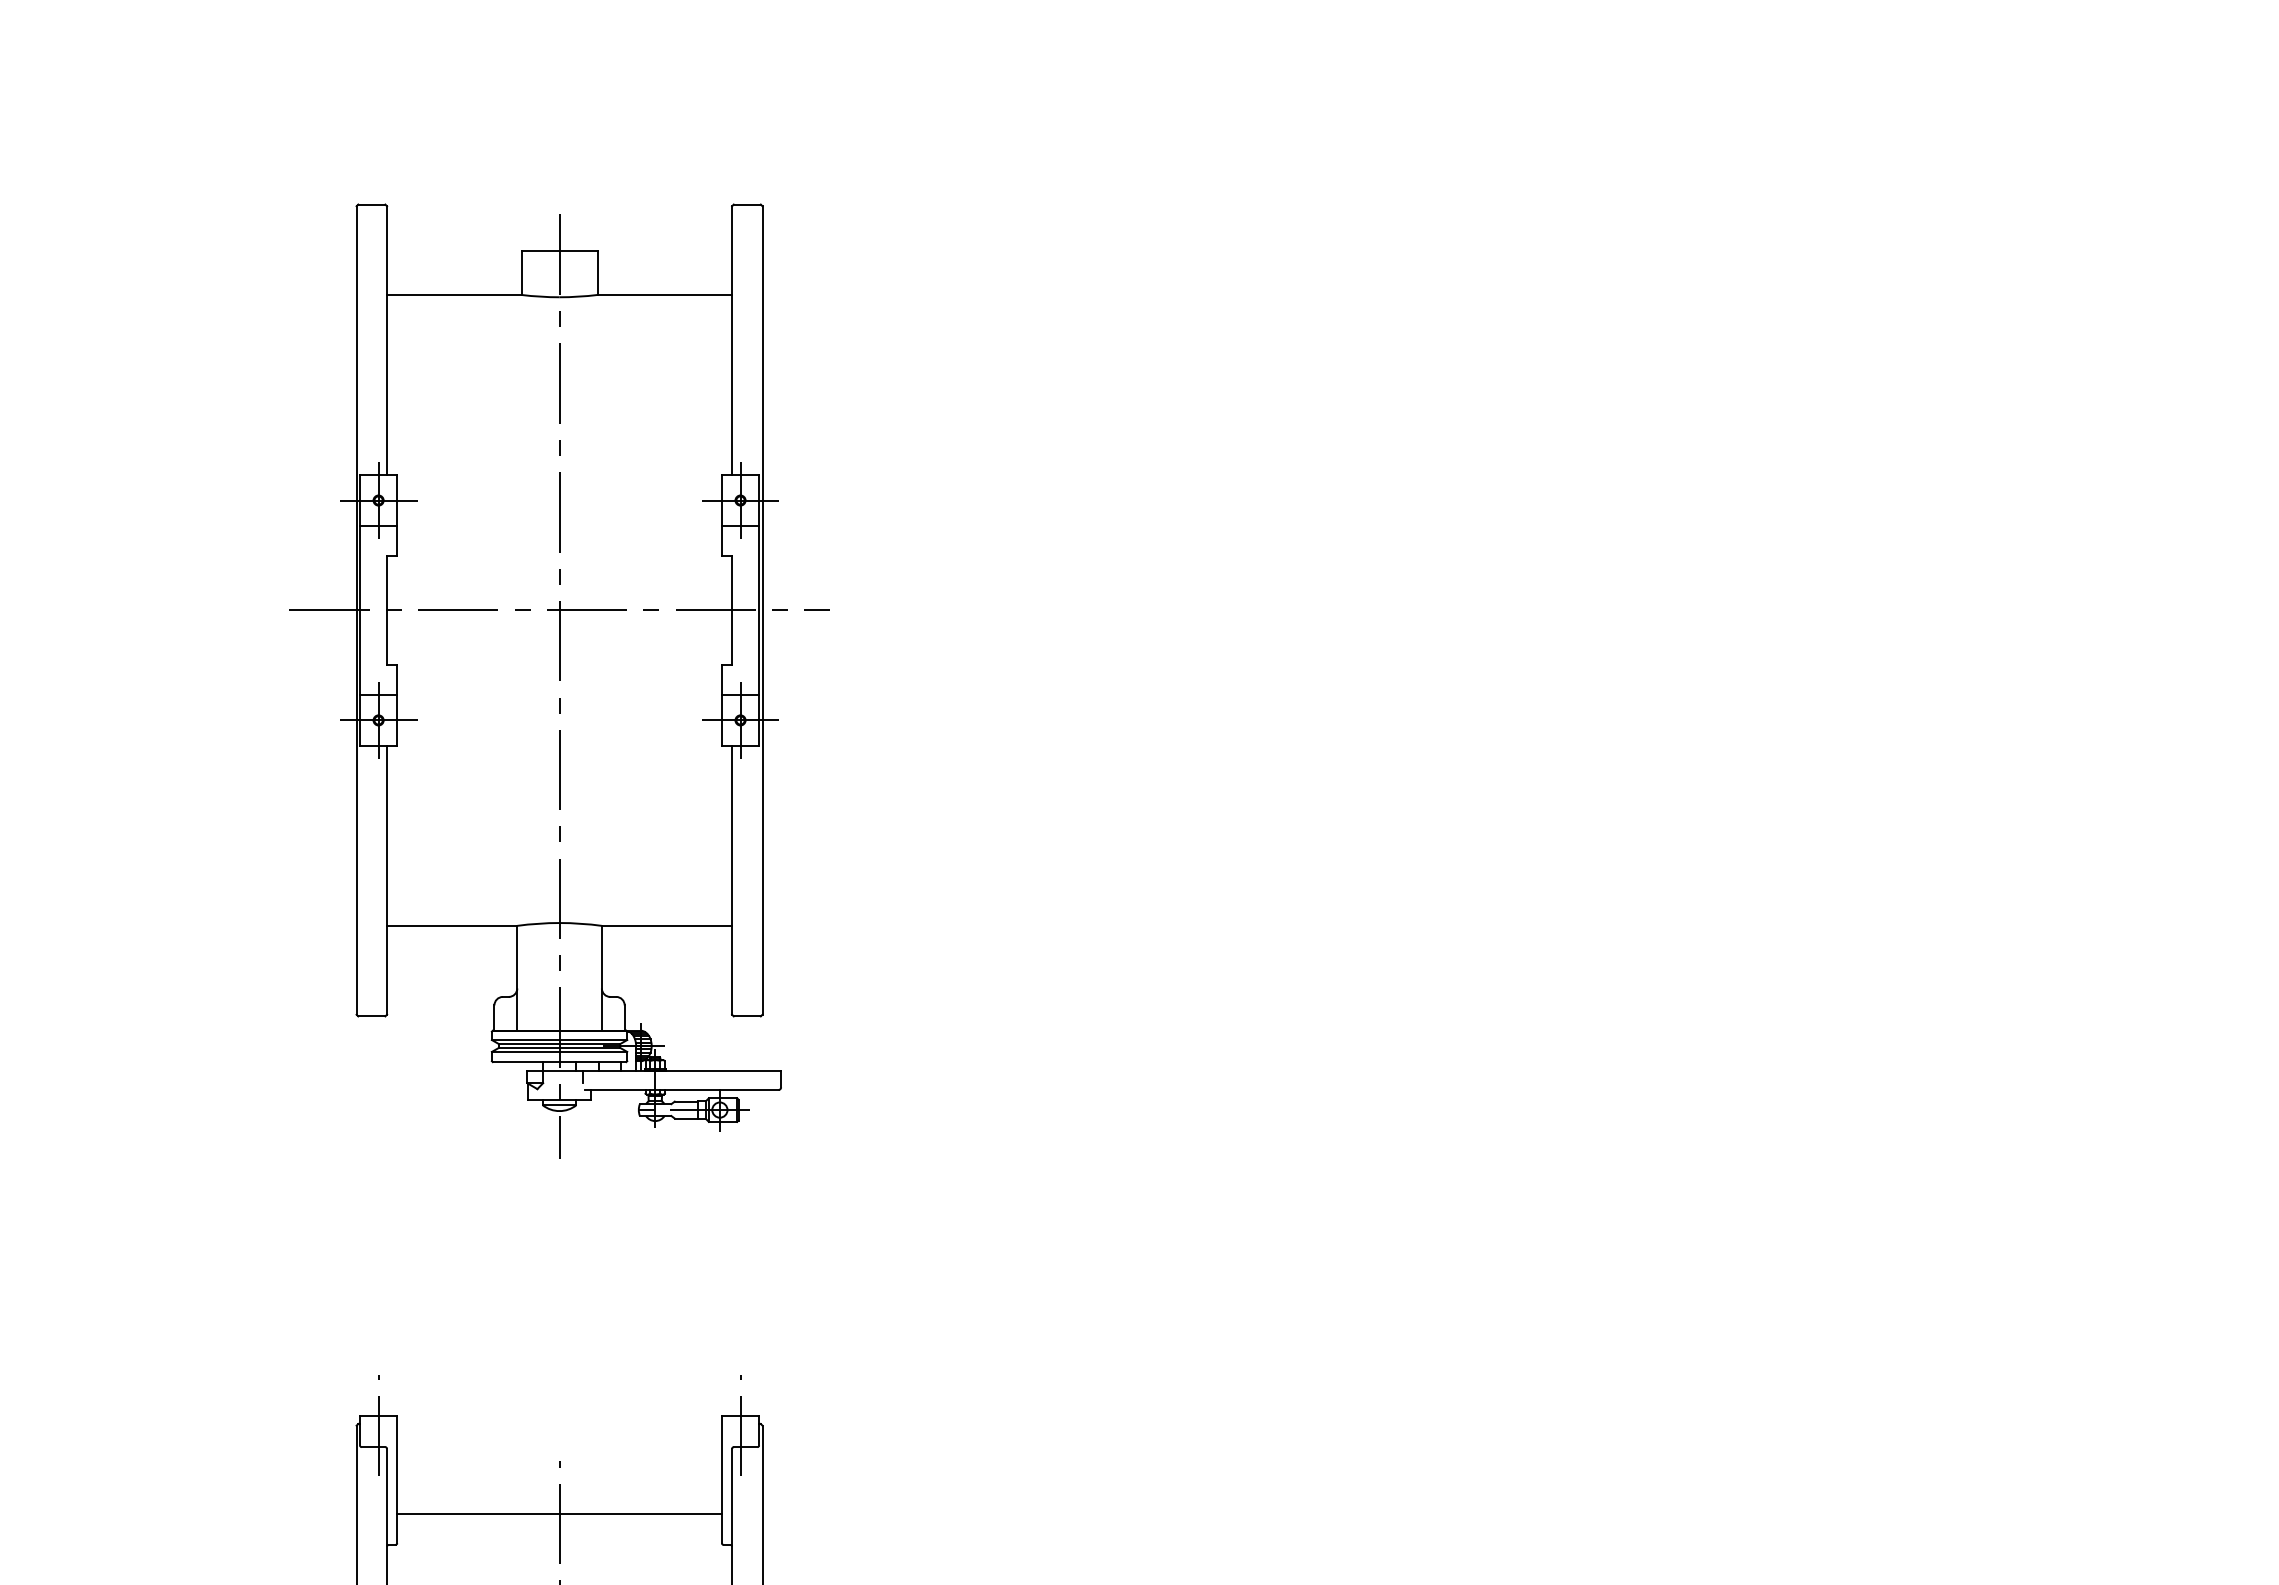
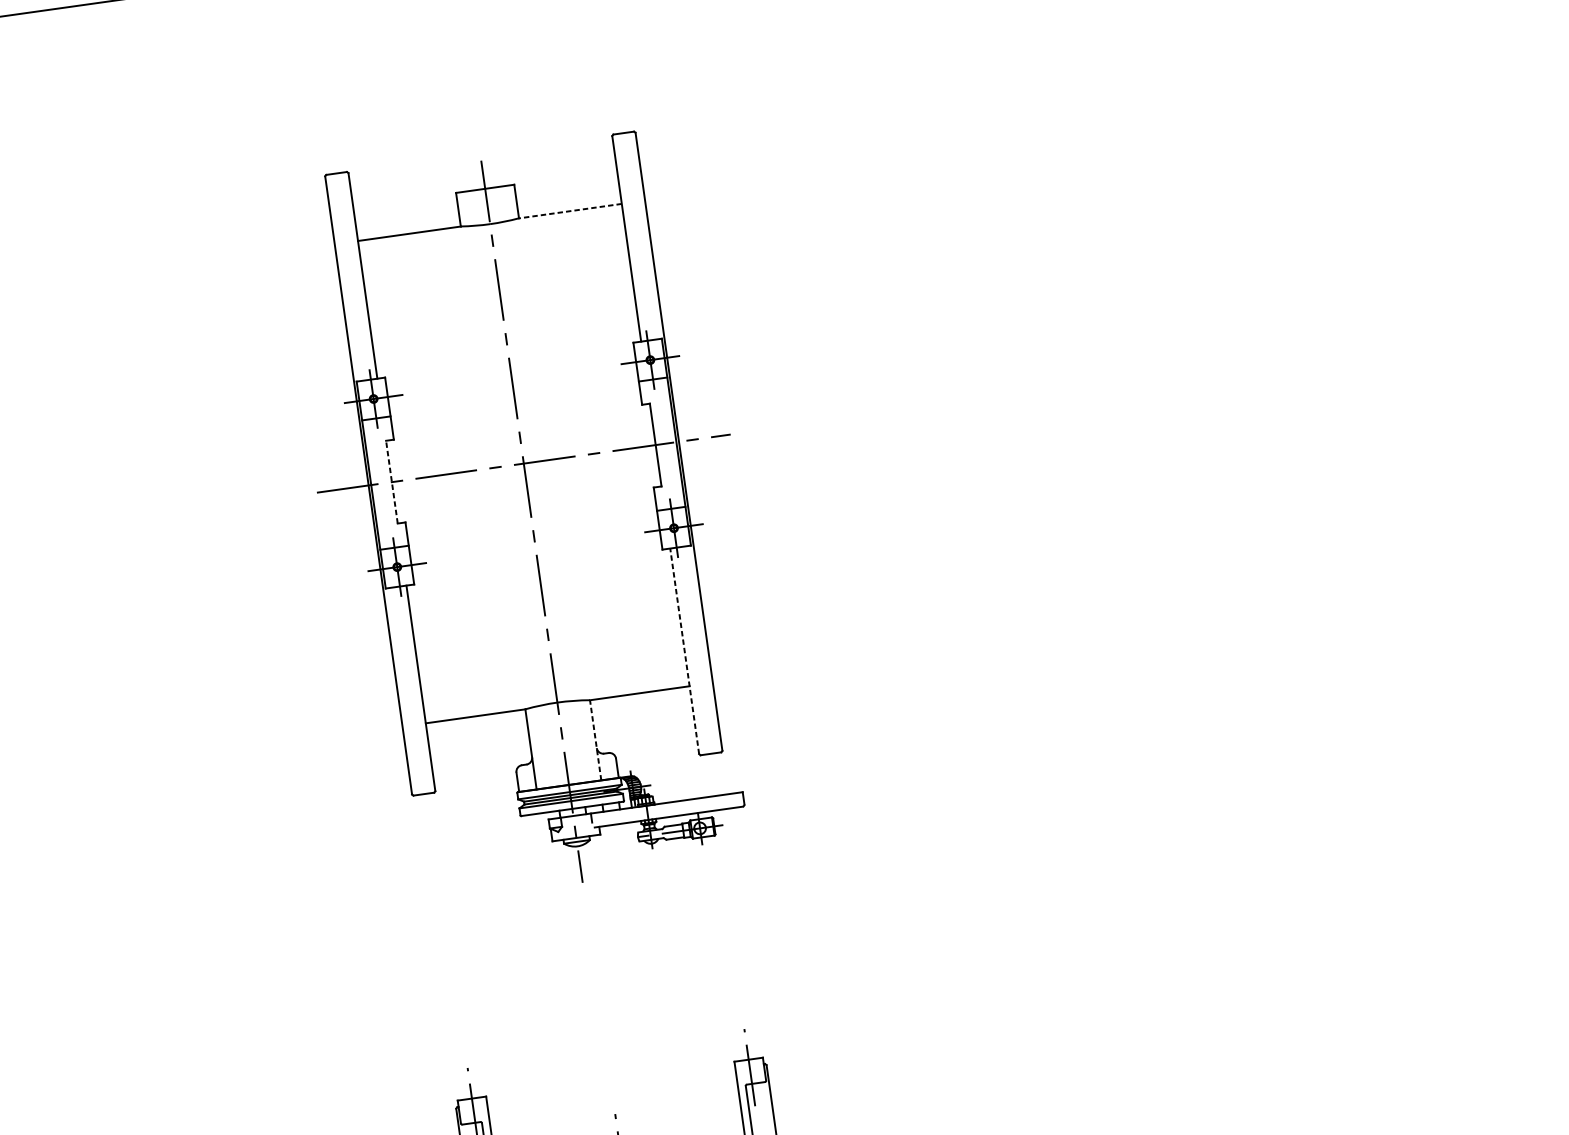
line: (664, 295) -> (570, 211), solid -> dashed
line: (387, 609) -> (392, 481), solid -> dashed
line: (732, 879) -> (684, 650), solid -> dashed
line: (601, 977) -> (595, 739), solid -> dashed

